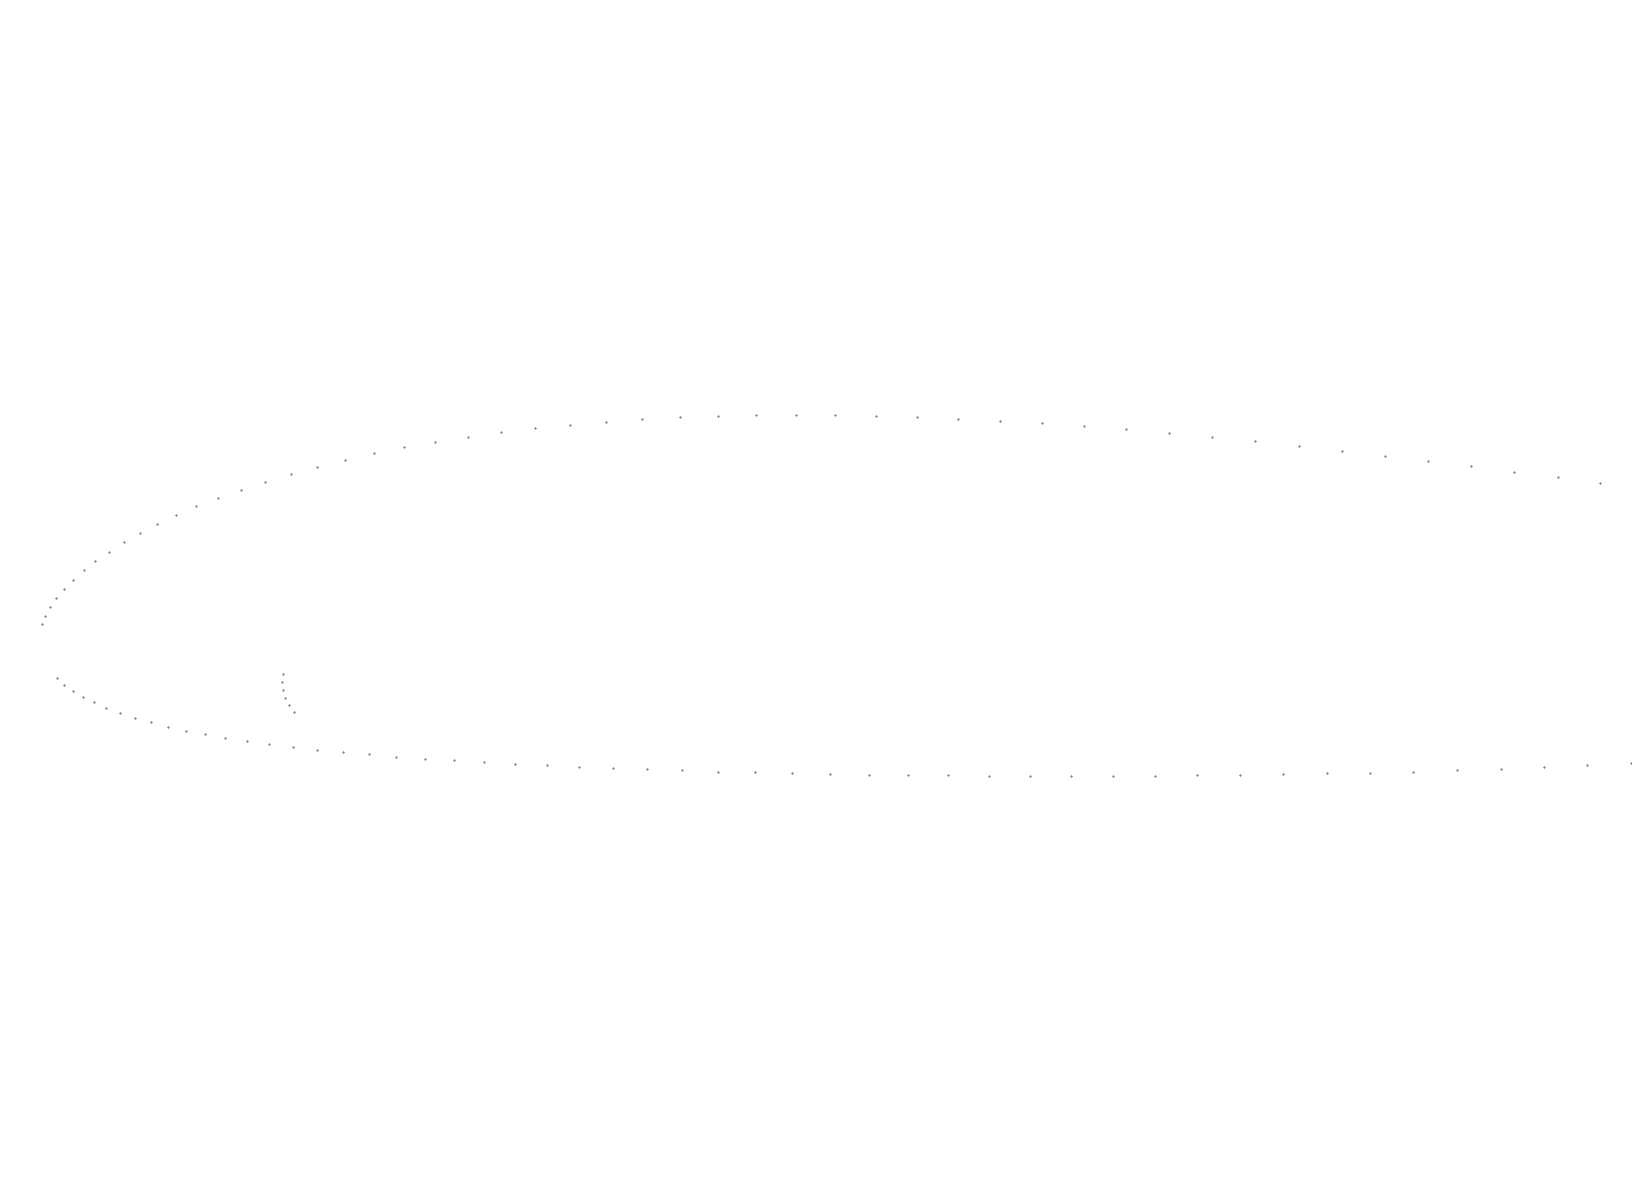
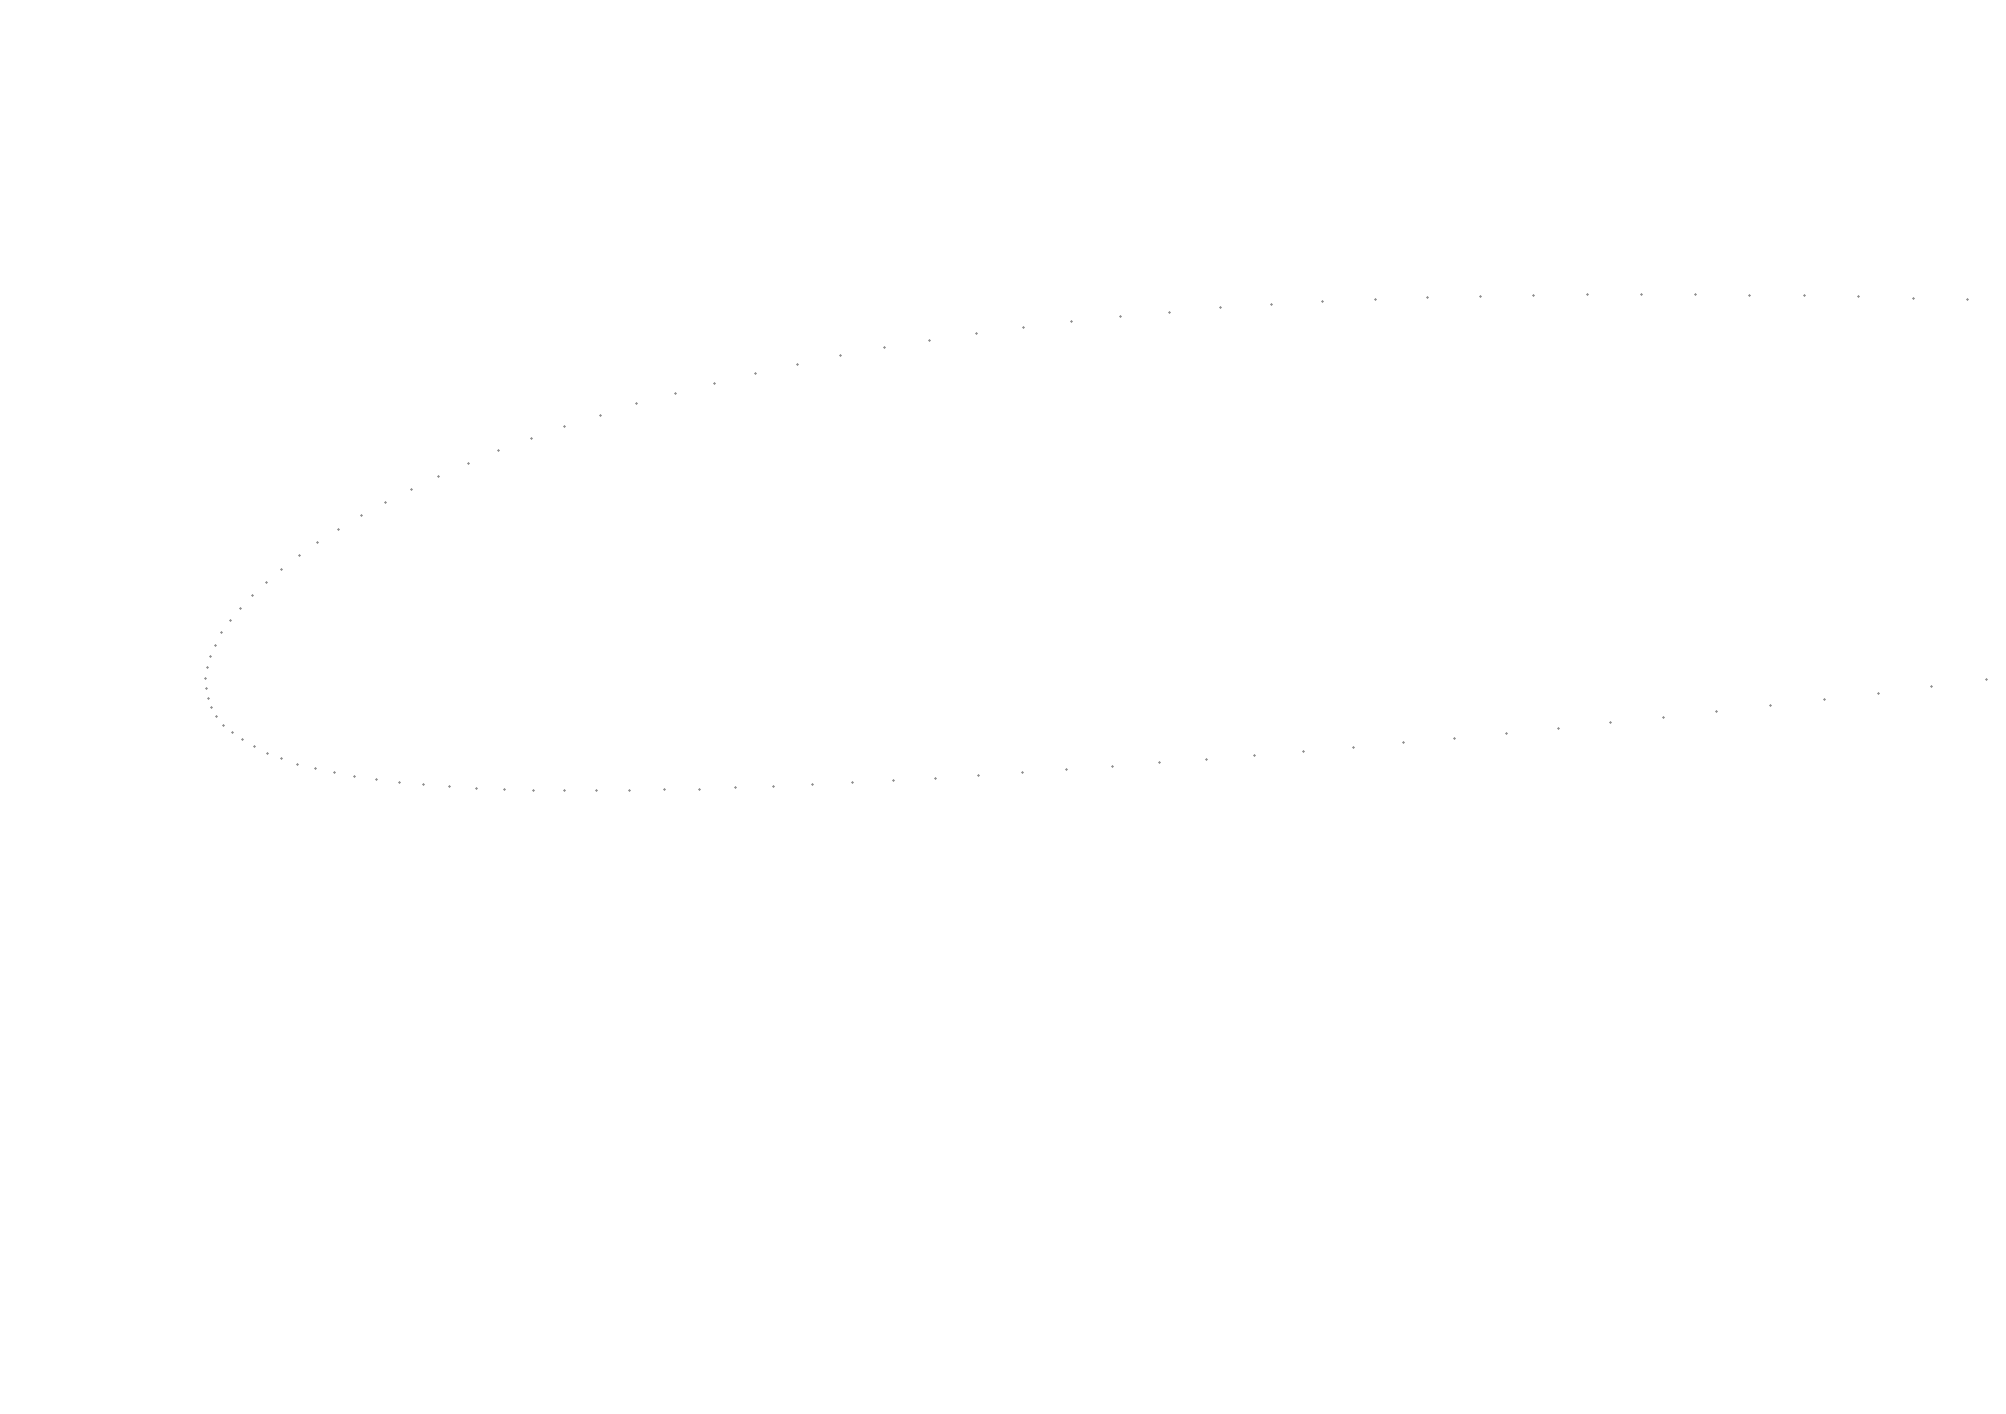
part: (288, 693) -> (214, 701), moved

